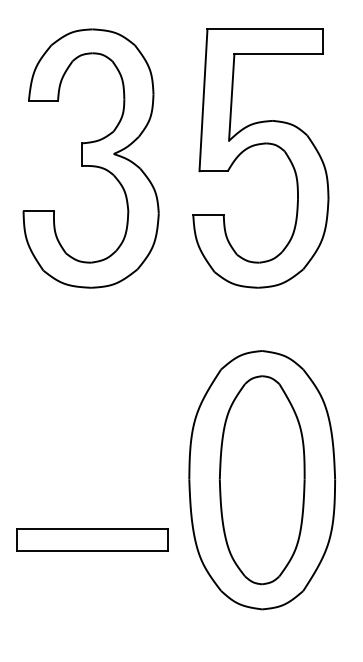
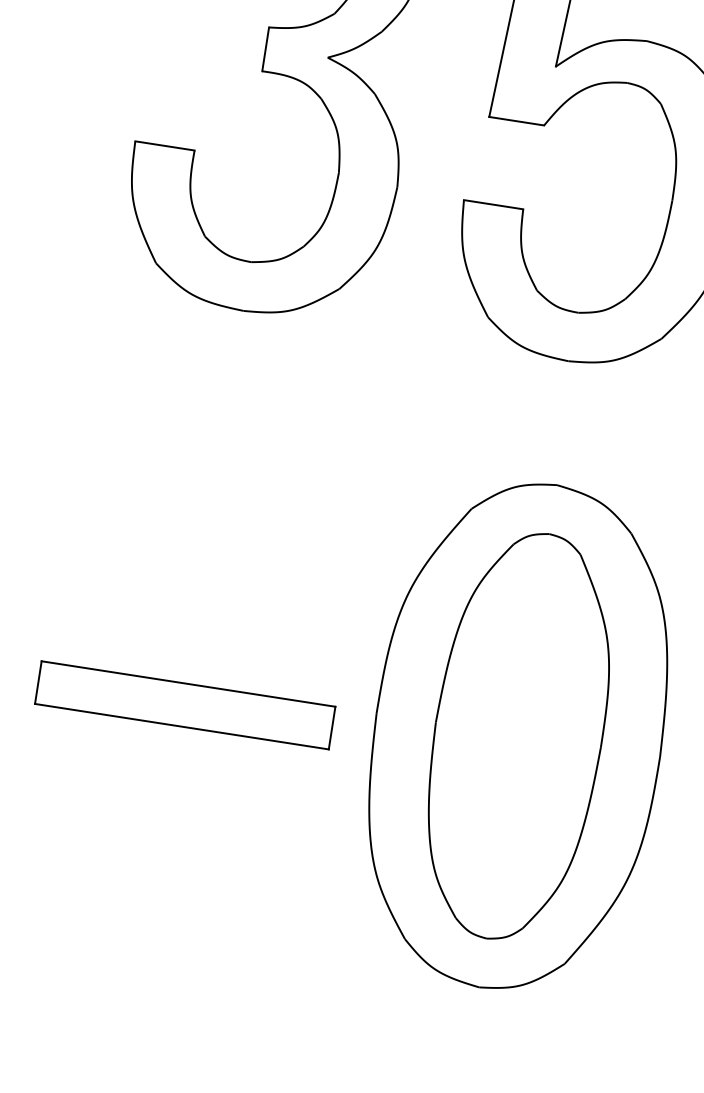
part: (92, 539) -> (185, 705), moved

